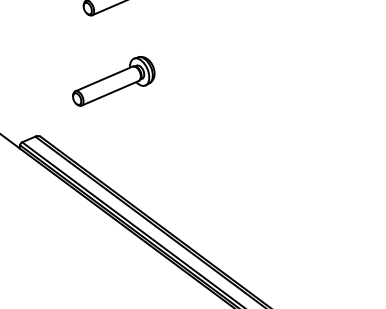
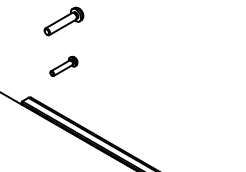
part: (113, 81) -> (63, 66), size x0.7

